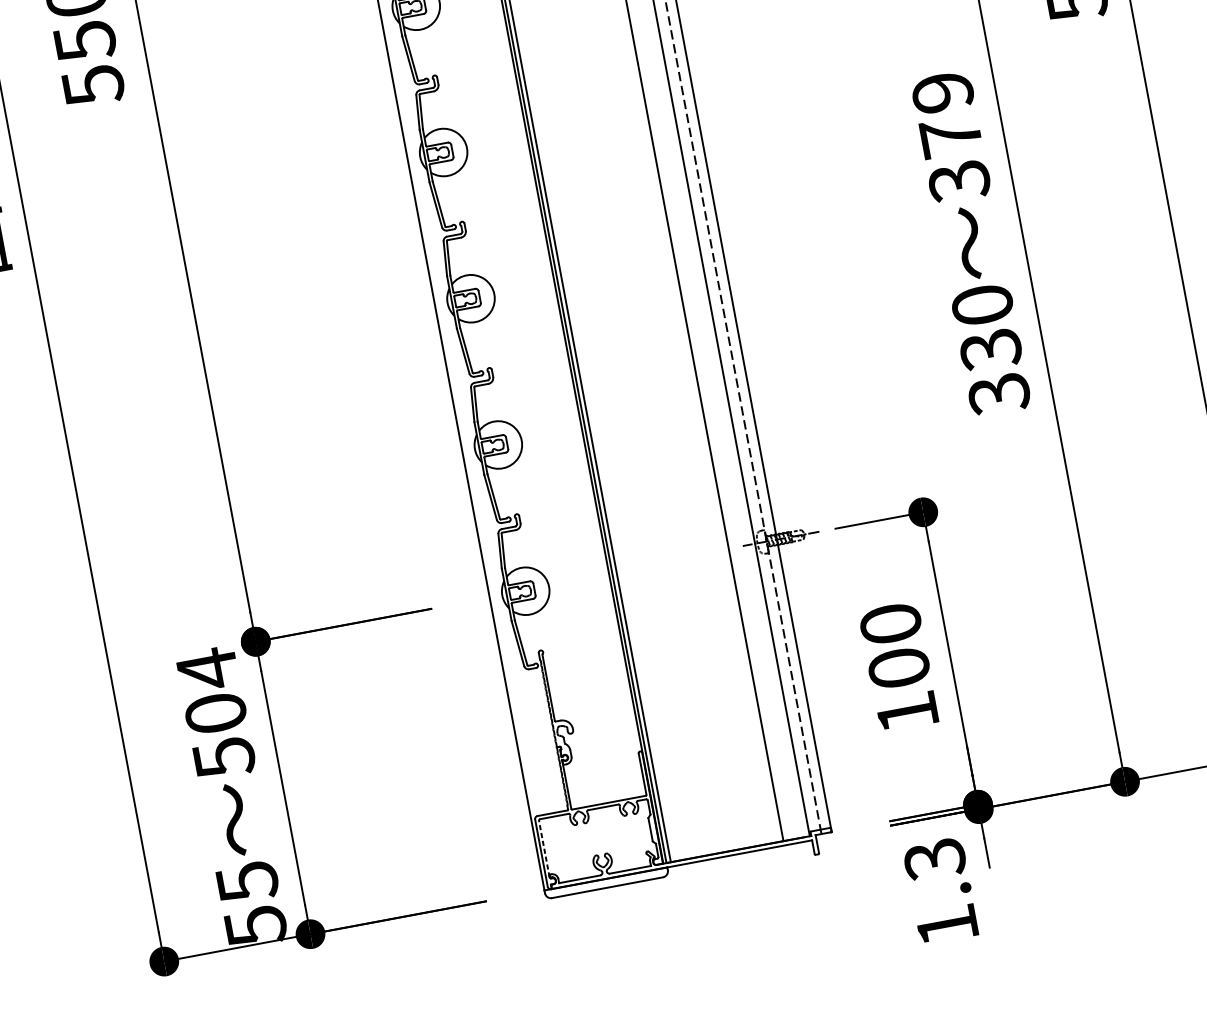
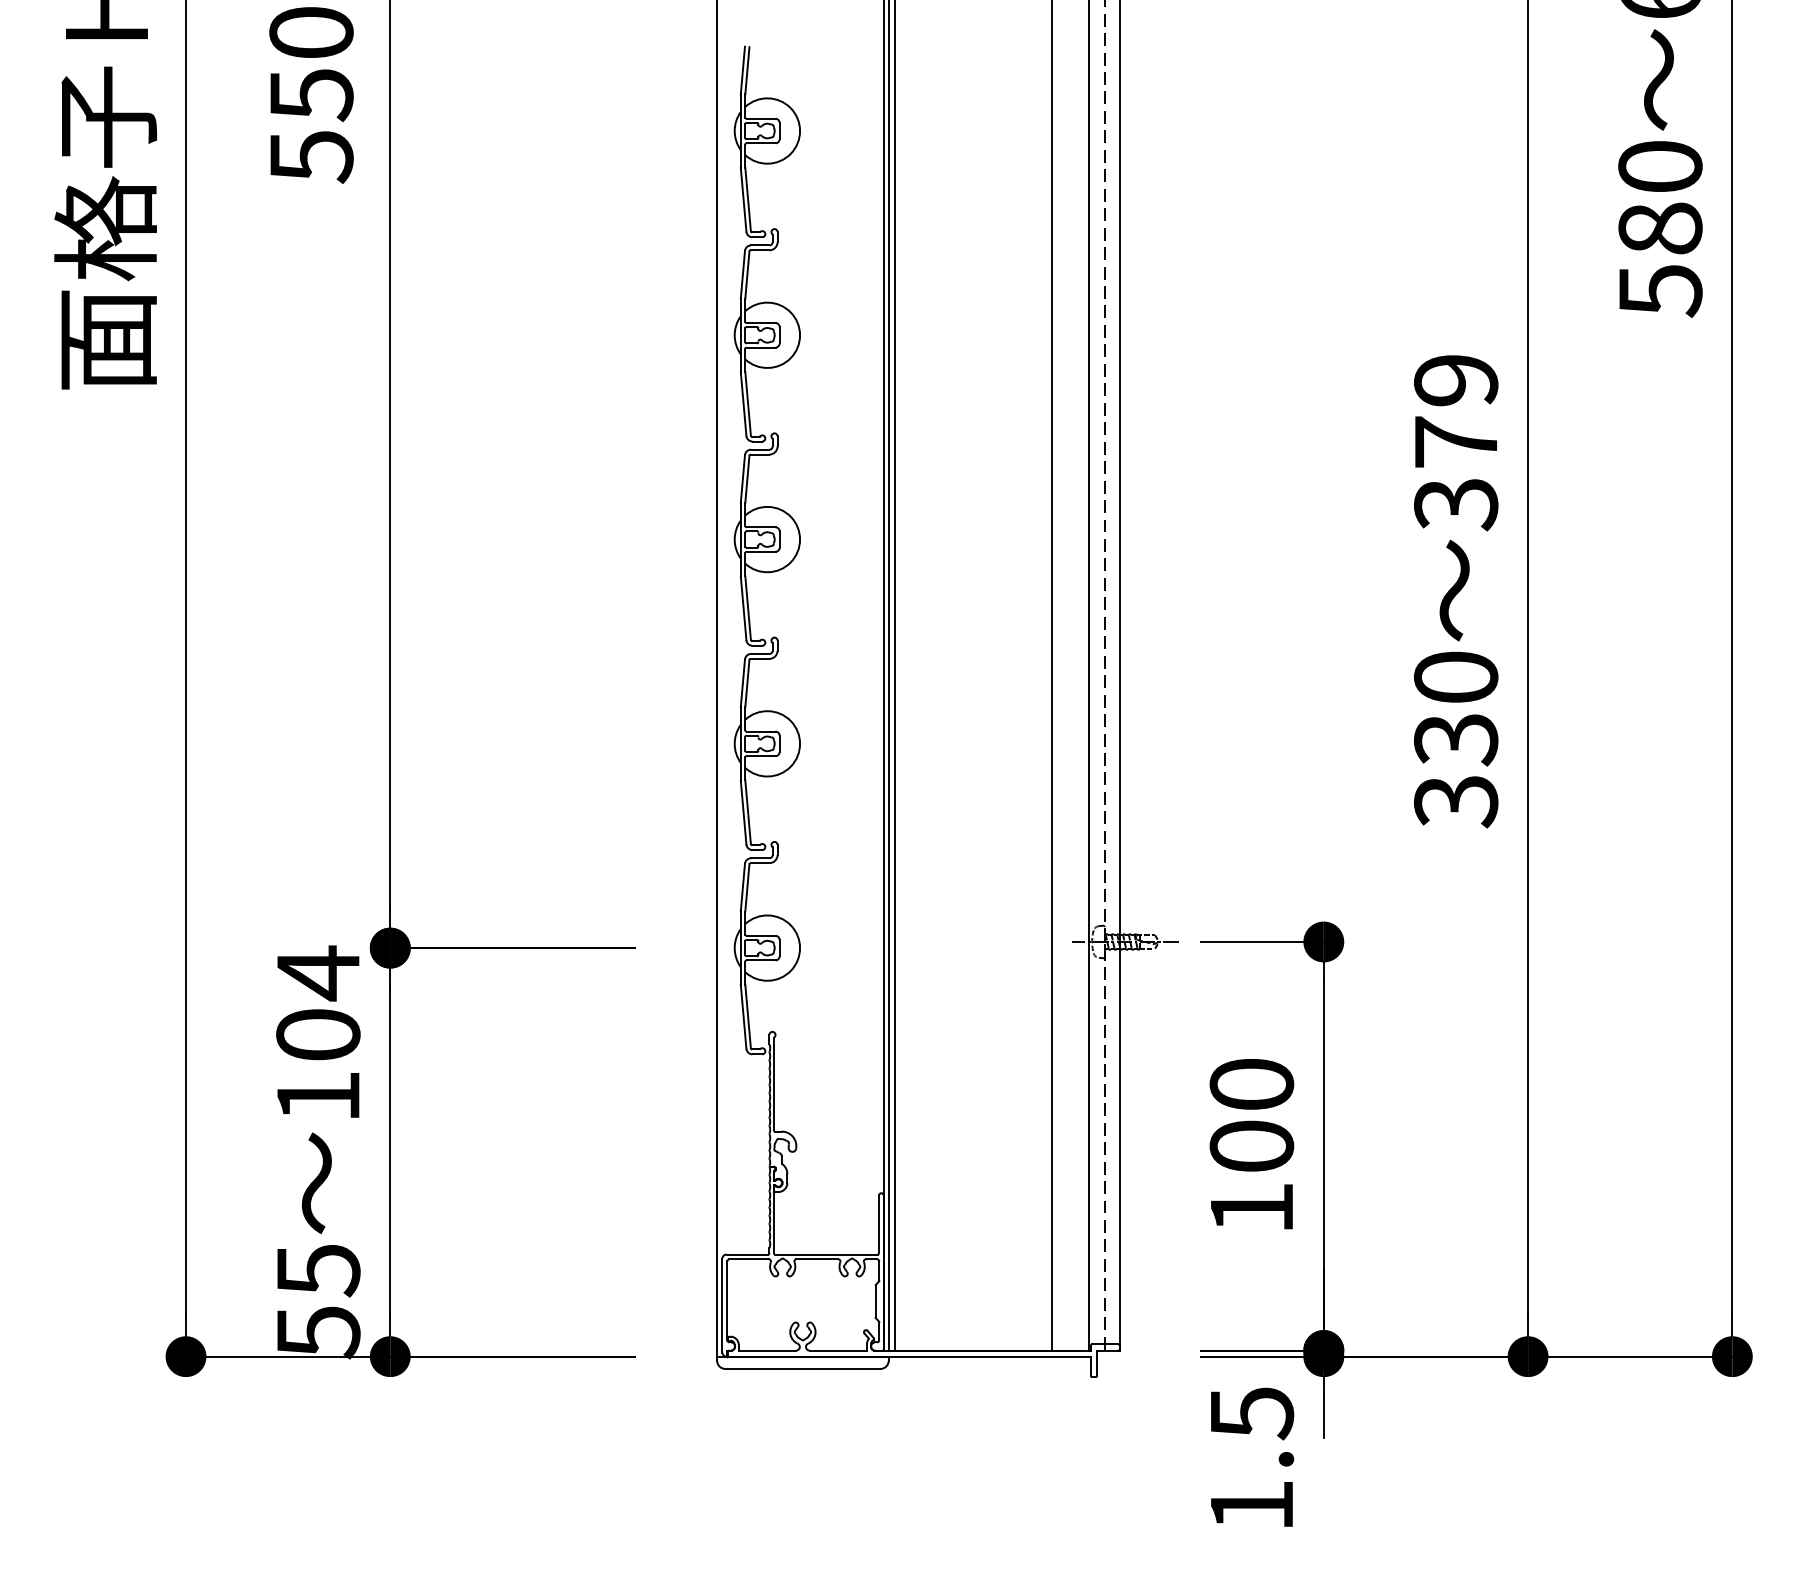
text: (224, 758) -> (318, 1097), 504 -> 104
line: (544, 848) -> (727, 1300), dashed -> solid
text: (934, 859) -> (1251, 1413), 1.3 -> 1.5

